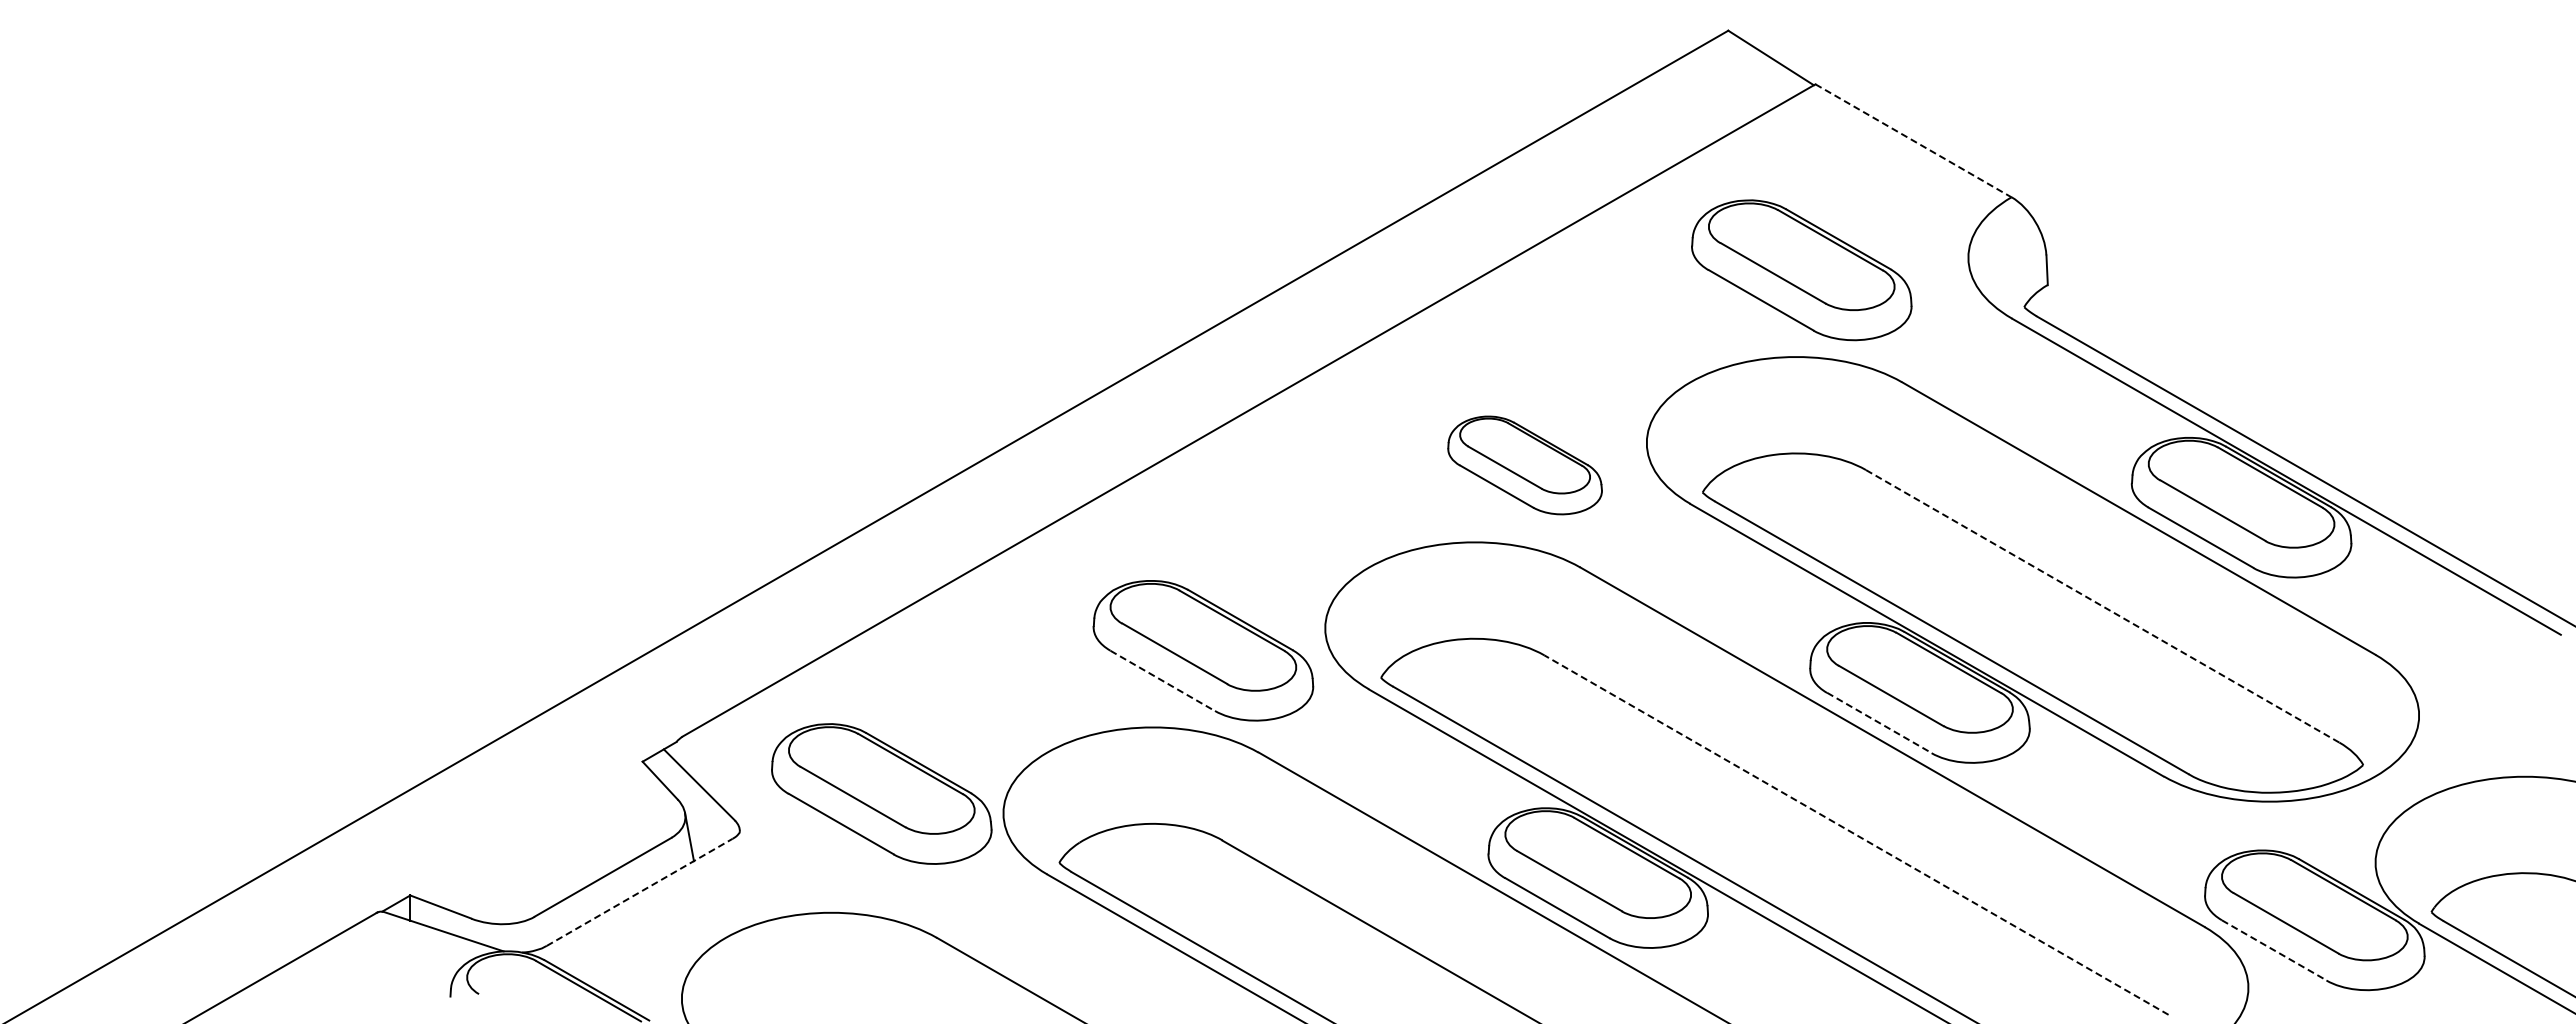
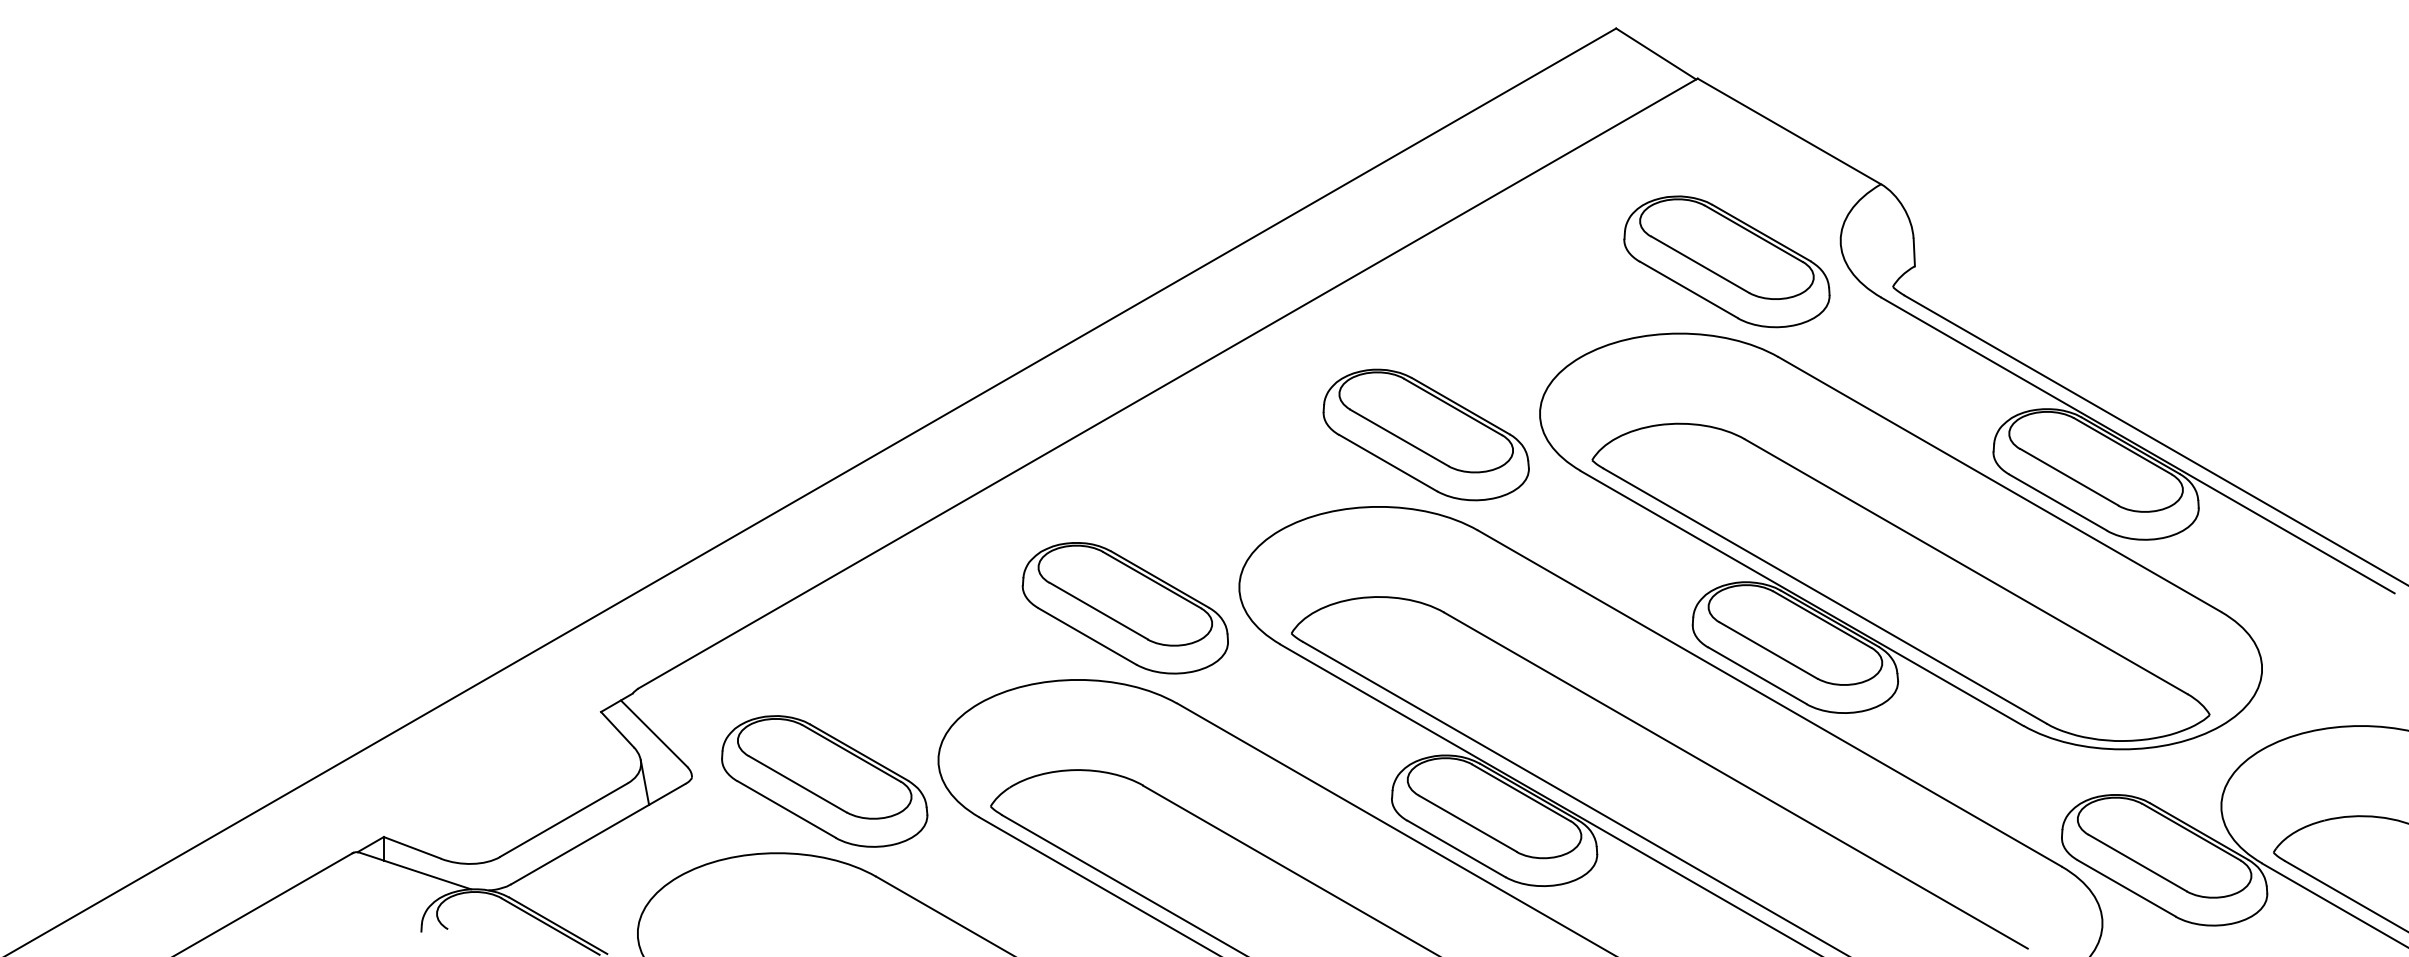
line: (1913, 141) -> (1789, 132), dashed -> solid
part: (1801, 270) -> (1726, 262), moved
part: (1524, 465) -> (1425, 435), size x1.43
line: (2102, 606) -> (1966, 566), dashed -> solid
line: (1163, 681) -> (1088, 636), dashed -> solid
line: (1879, 723) -> (1757, 676), dashed -> solid
part: (881, 793) -> (824, 780), moved
line: (1856, 834) -> (1736, 780), dashed -> solid
line: (640, 892) -> (599, 834), dashed -> solid
line: (2274, 950) -> (2126, 888), dashed -> solid

